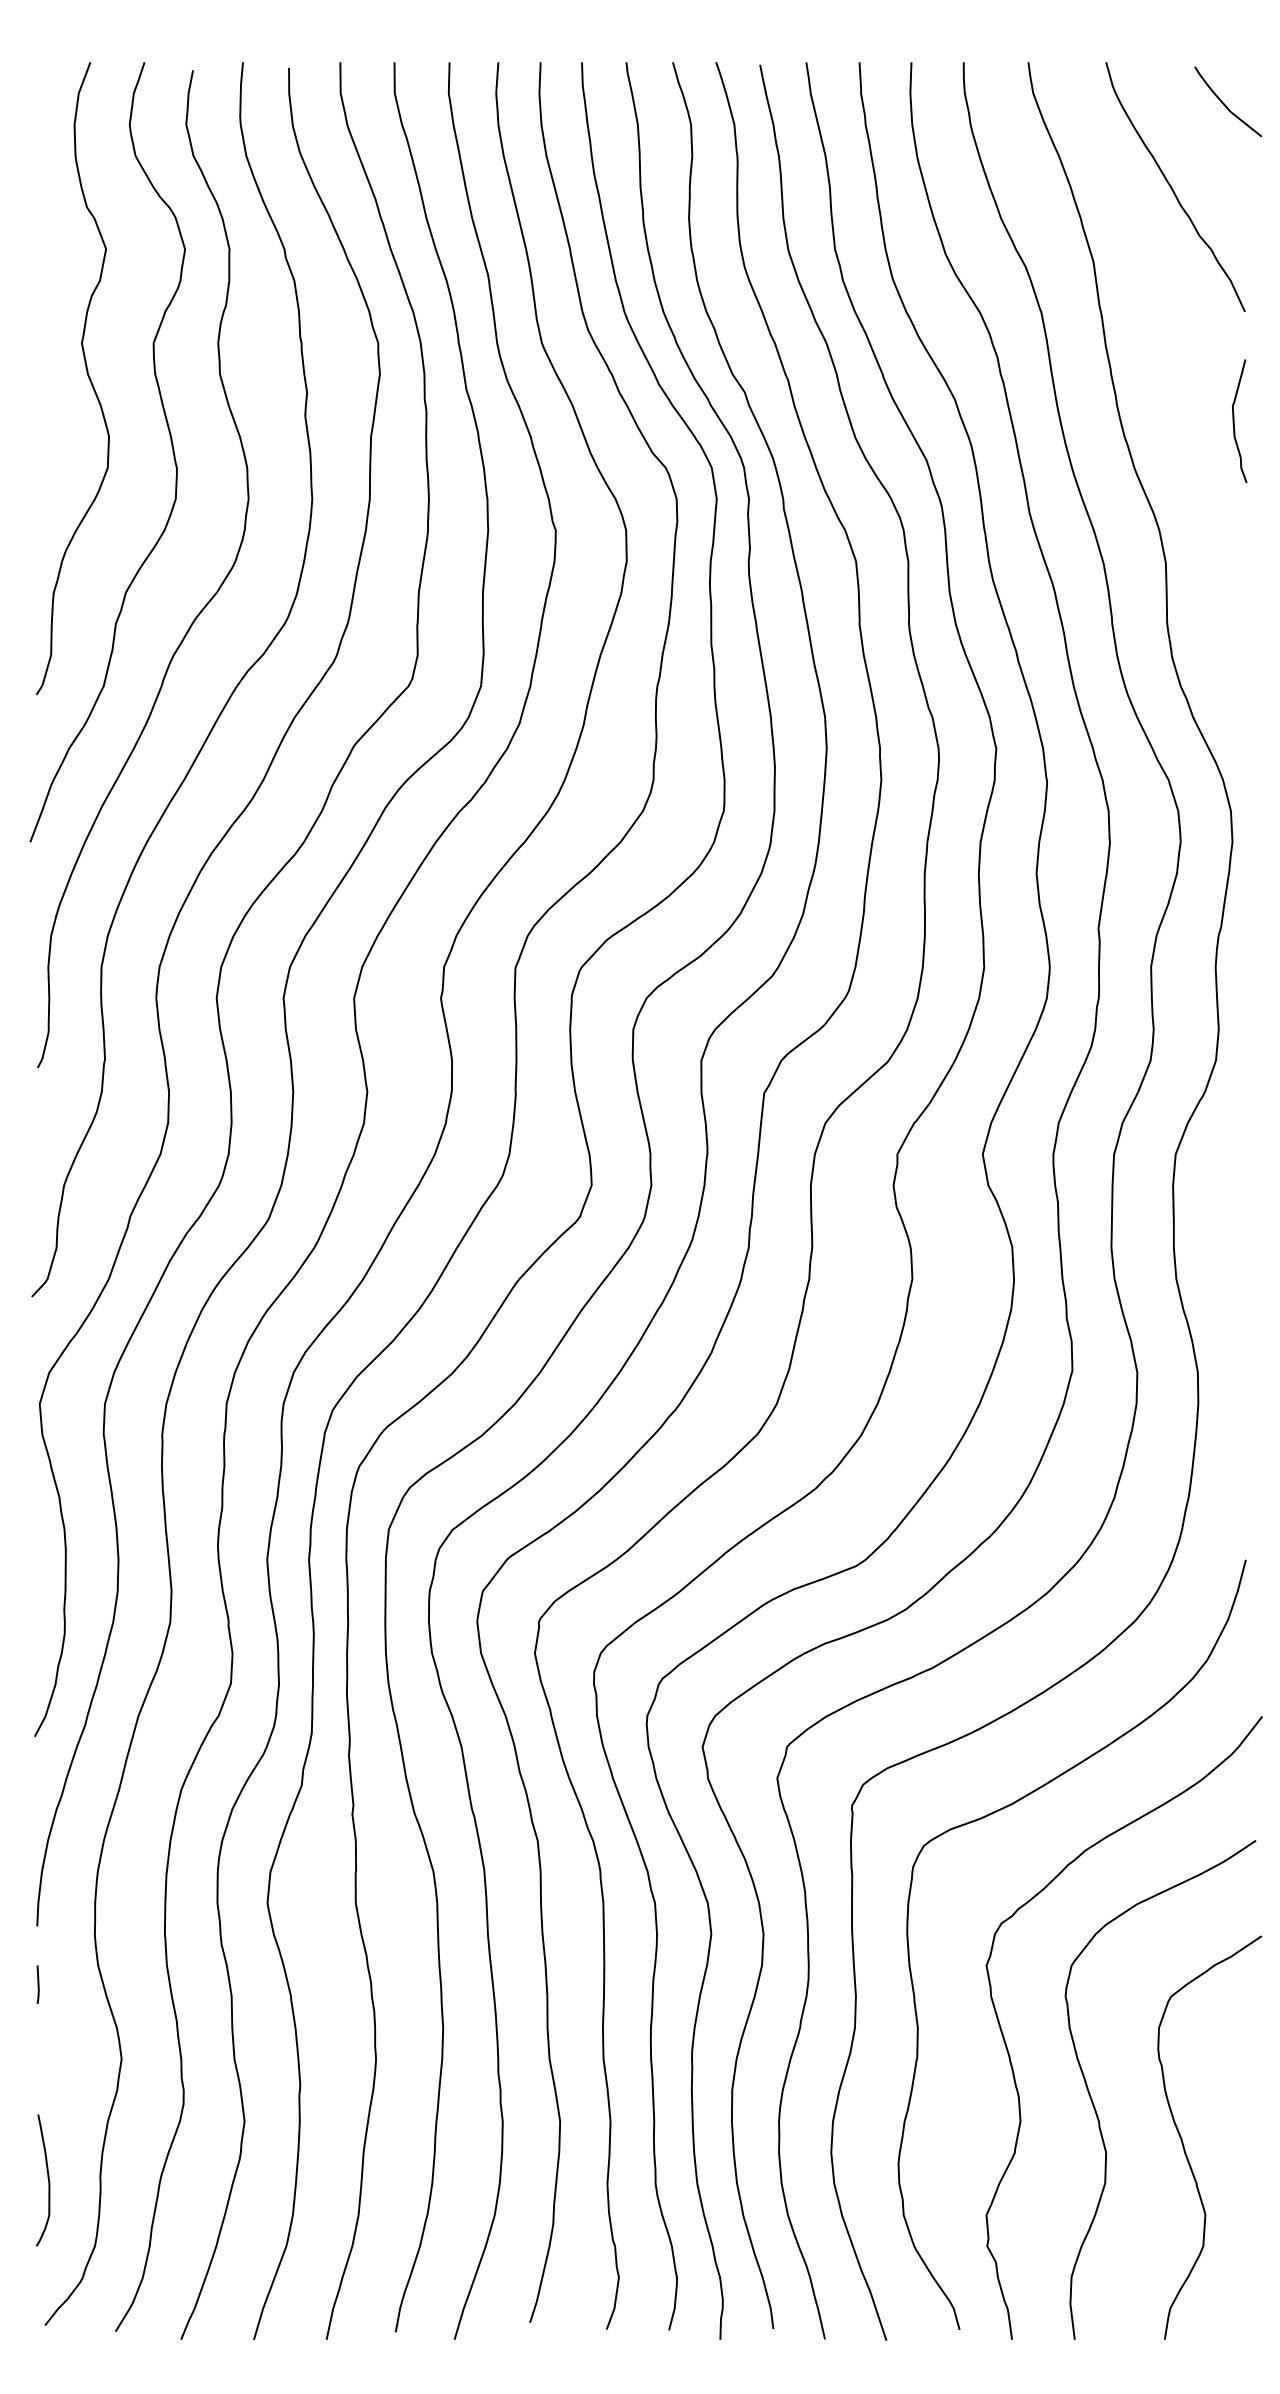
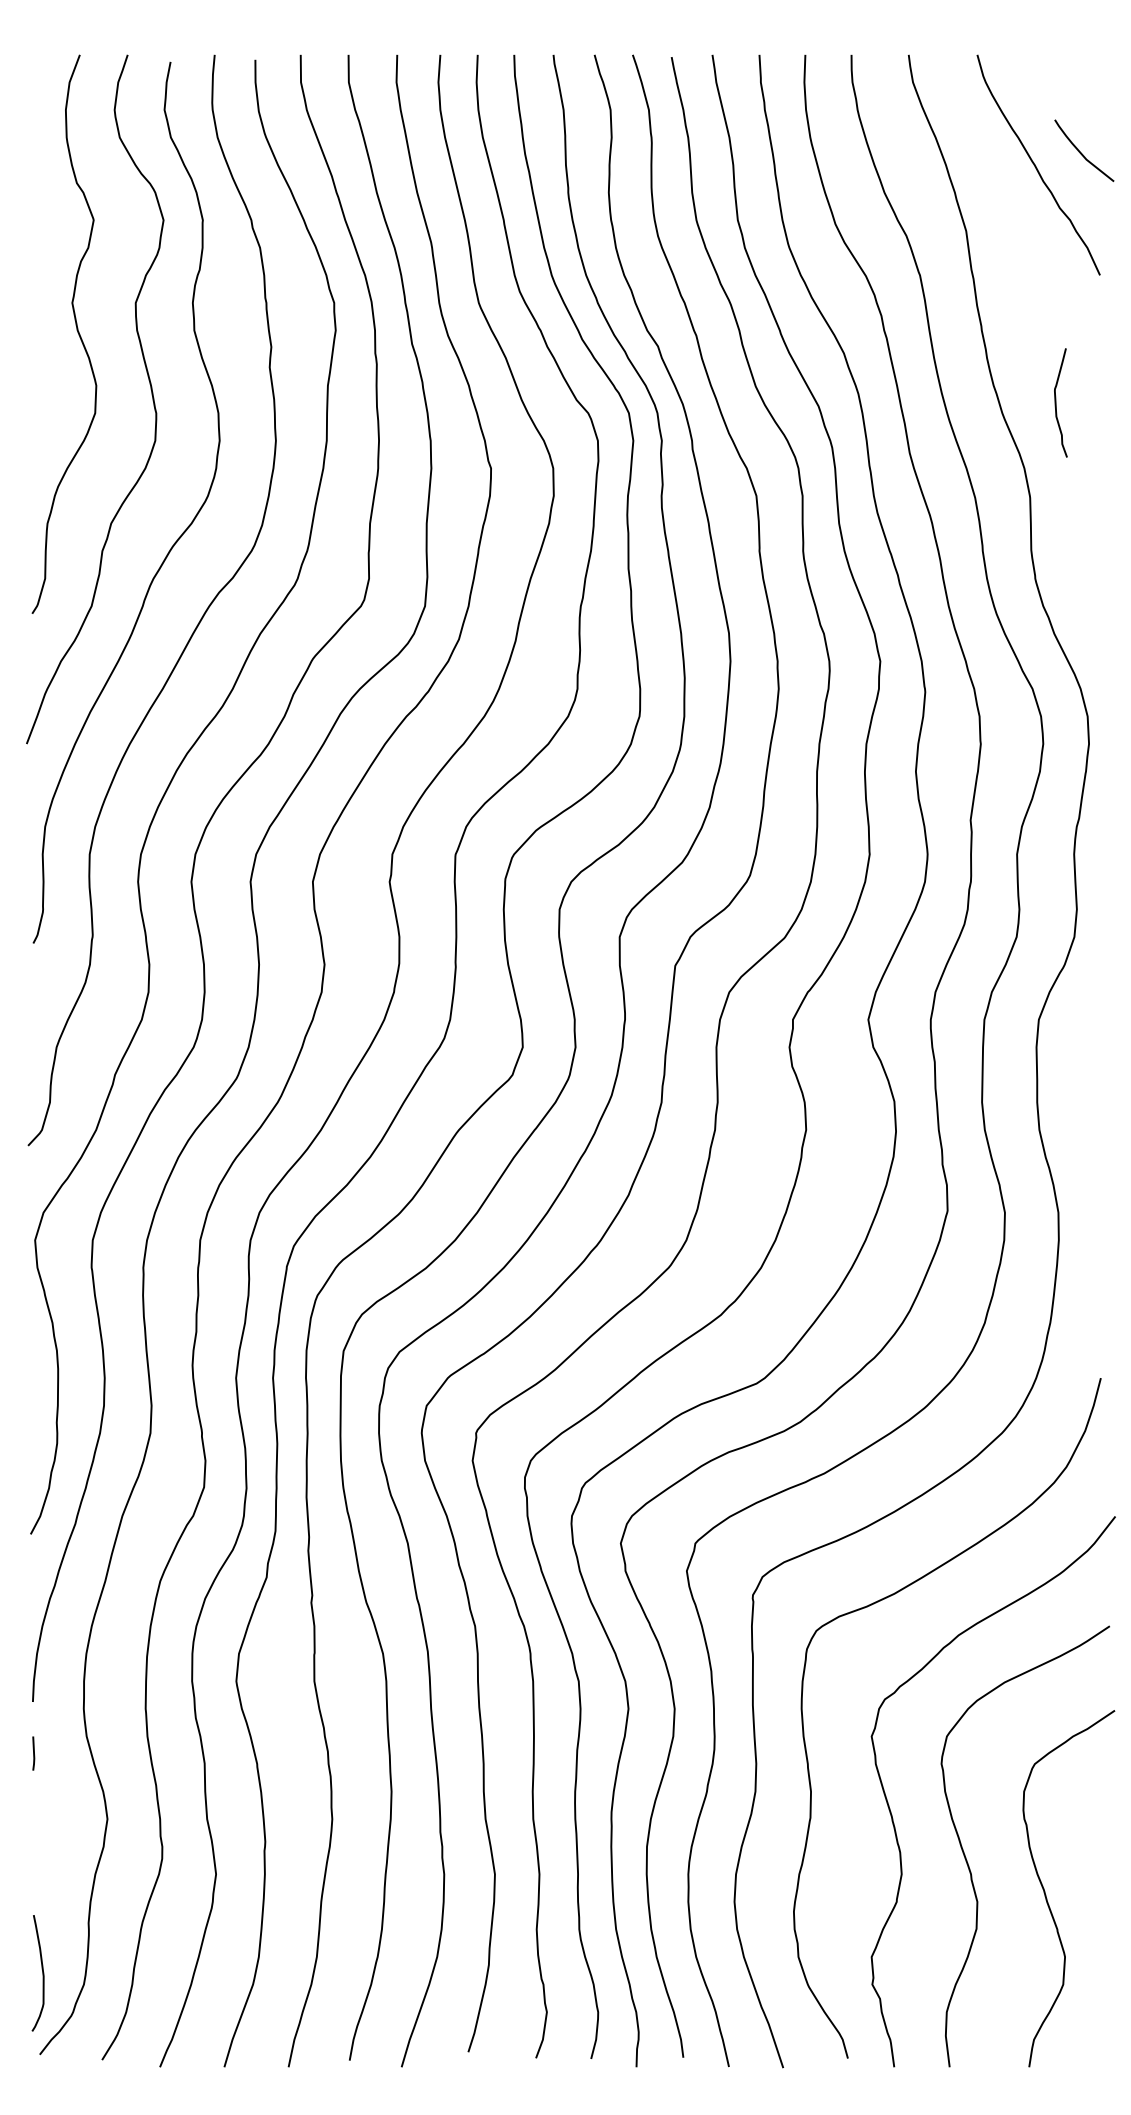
curve: (1224, 103) -> (1081, 152), moved
curve: (1234, 420) -> (1056, 402), moved
curve: (47, 2178) -> (41, 1971), moved

